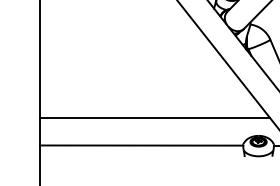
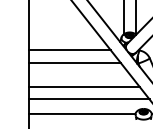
line: (117, 24) -> (69, 50), added
line: (126, 47) -> (74, 62), added
line: (145, 93) -> (84, 86), added

